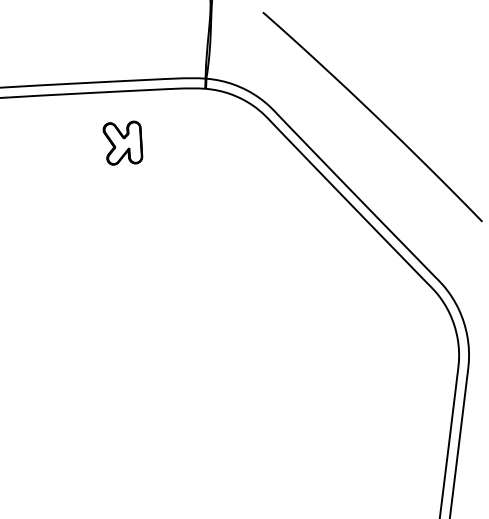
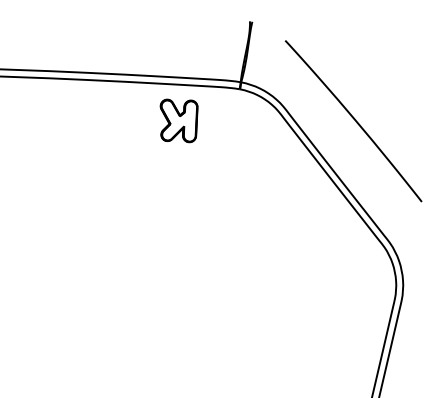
part: (122, 142) -> (178, 120), size x1.43

